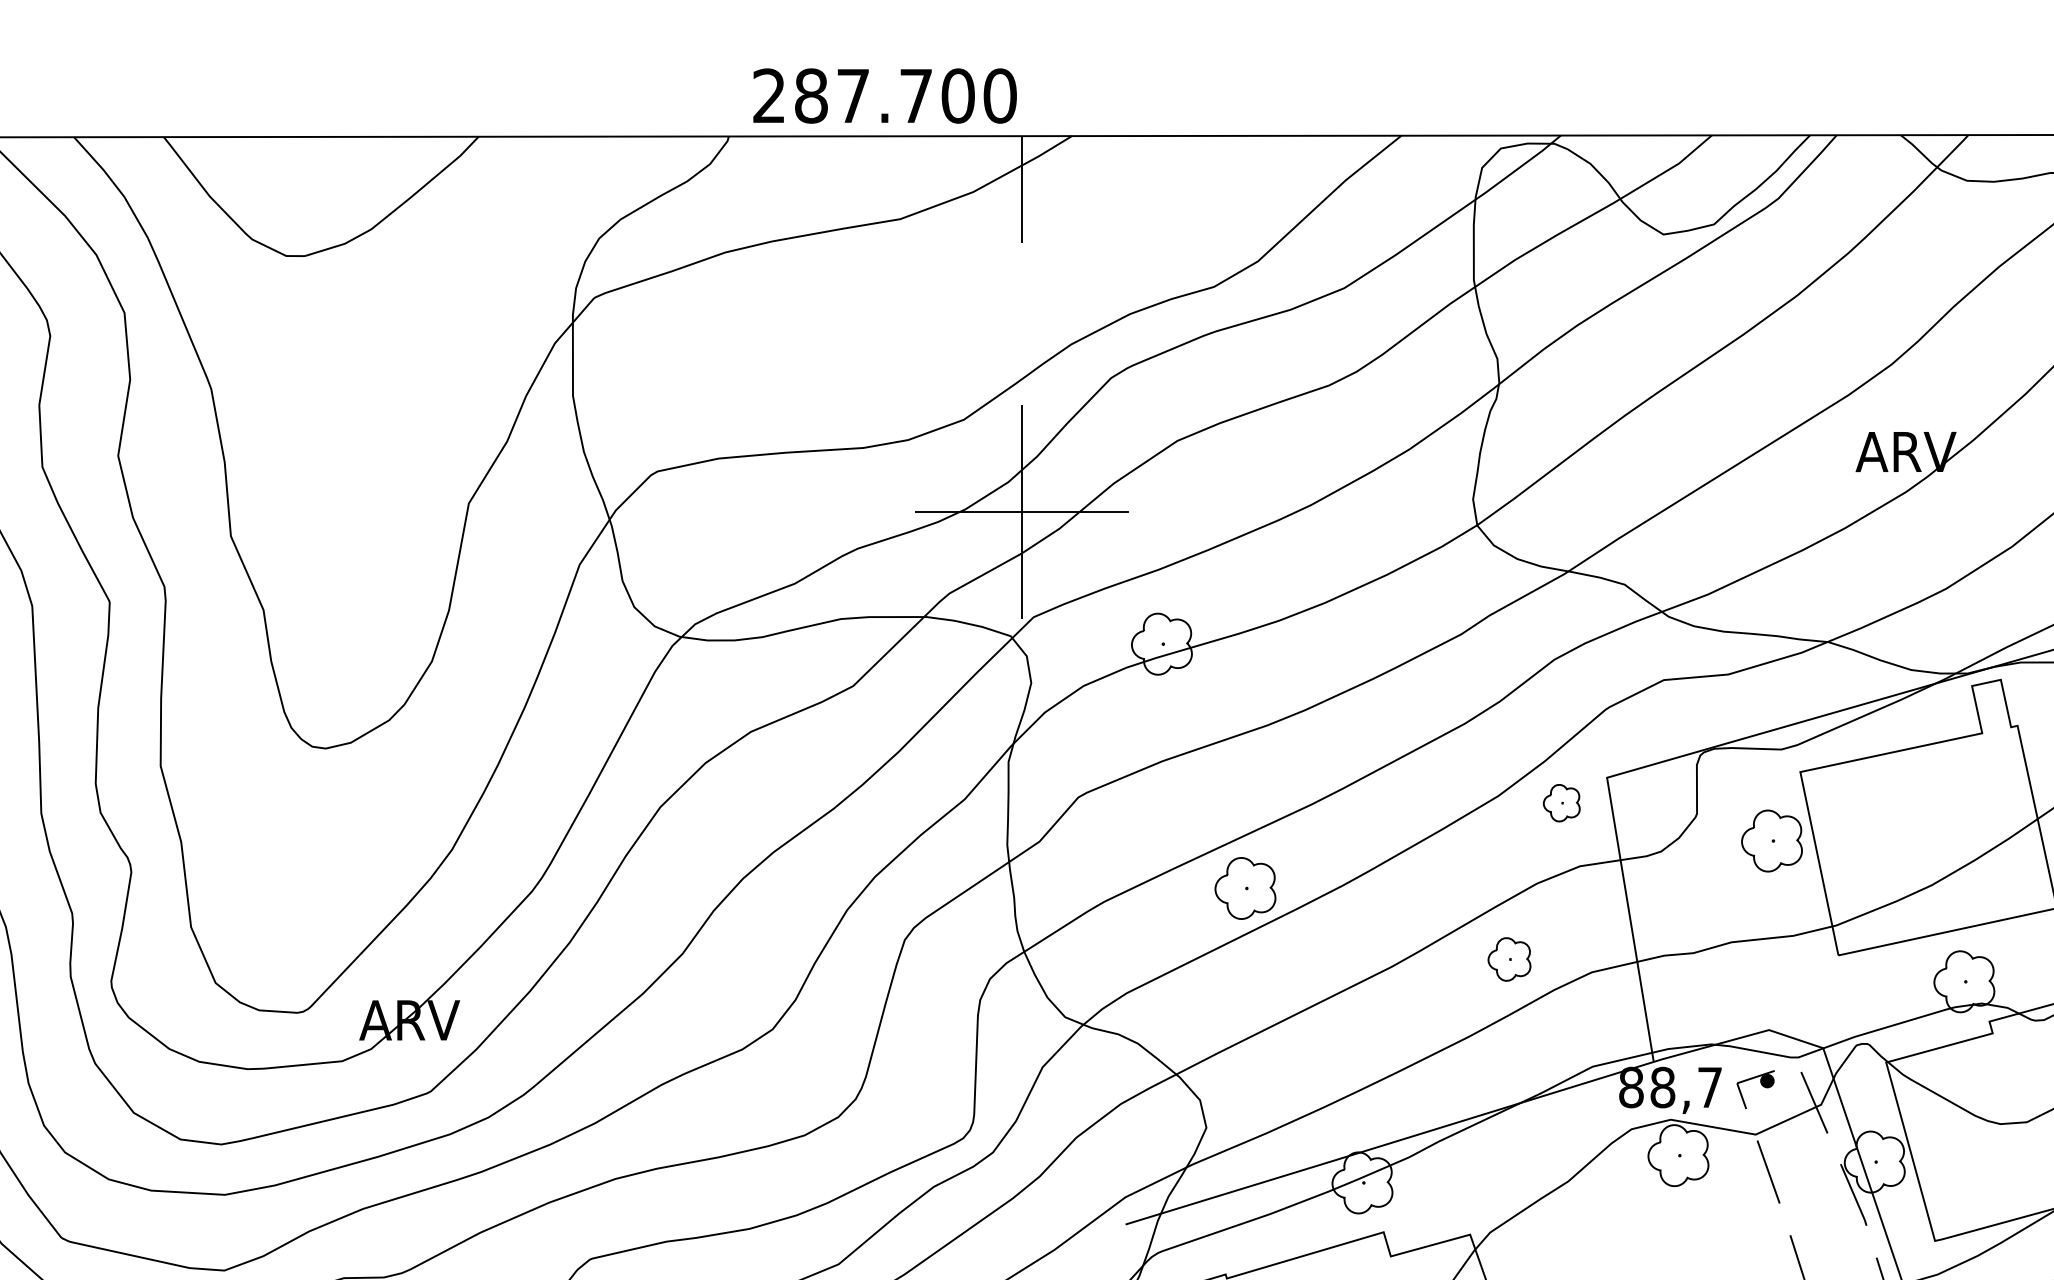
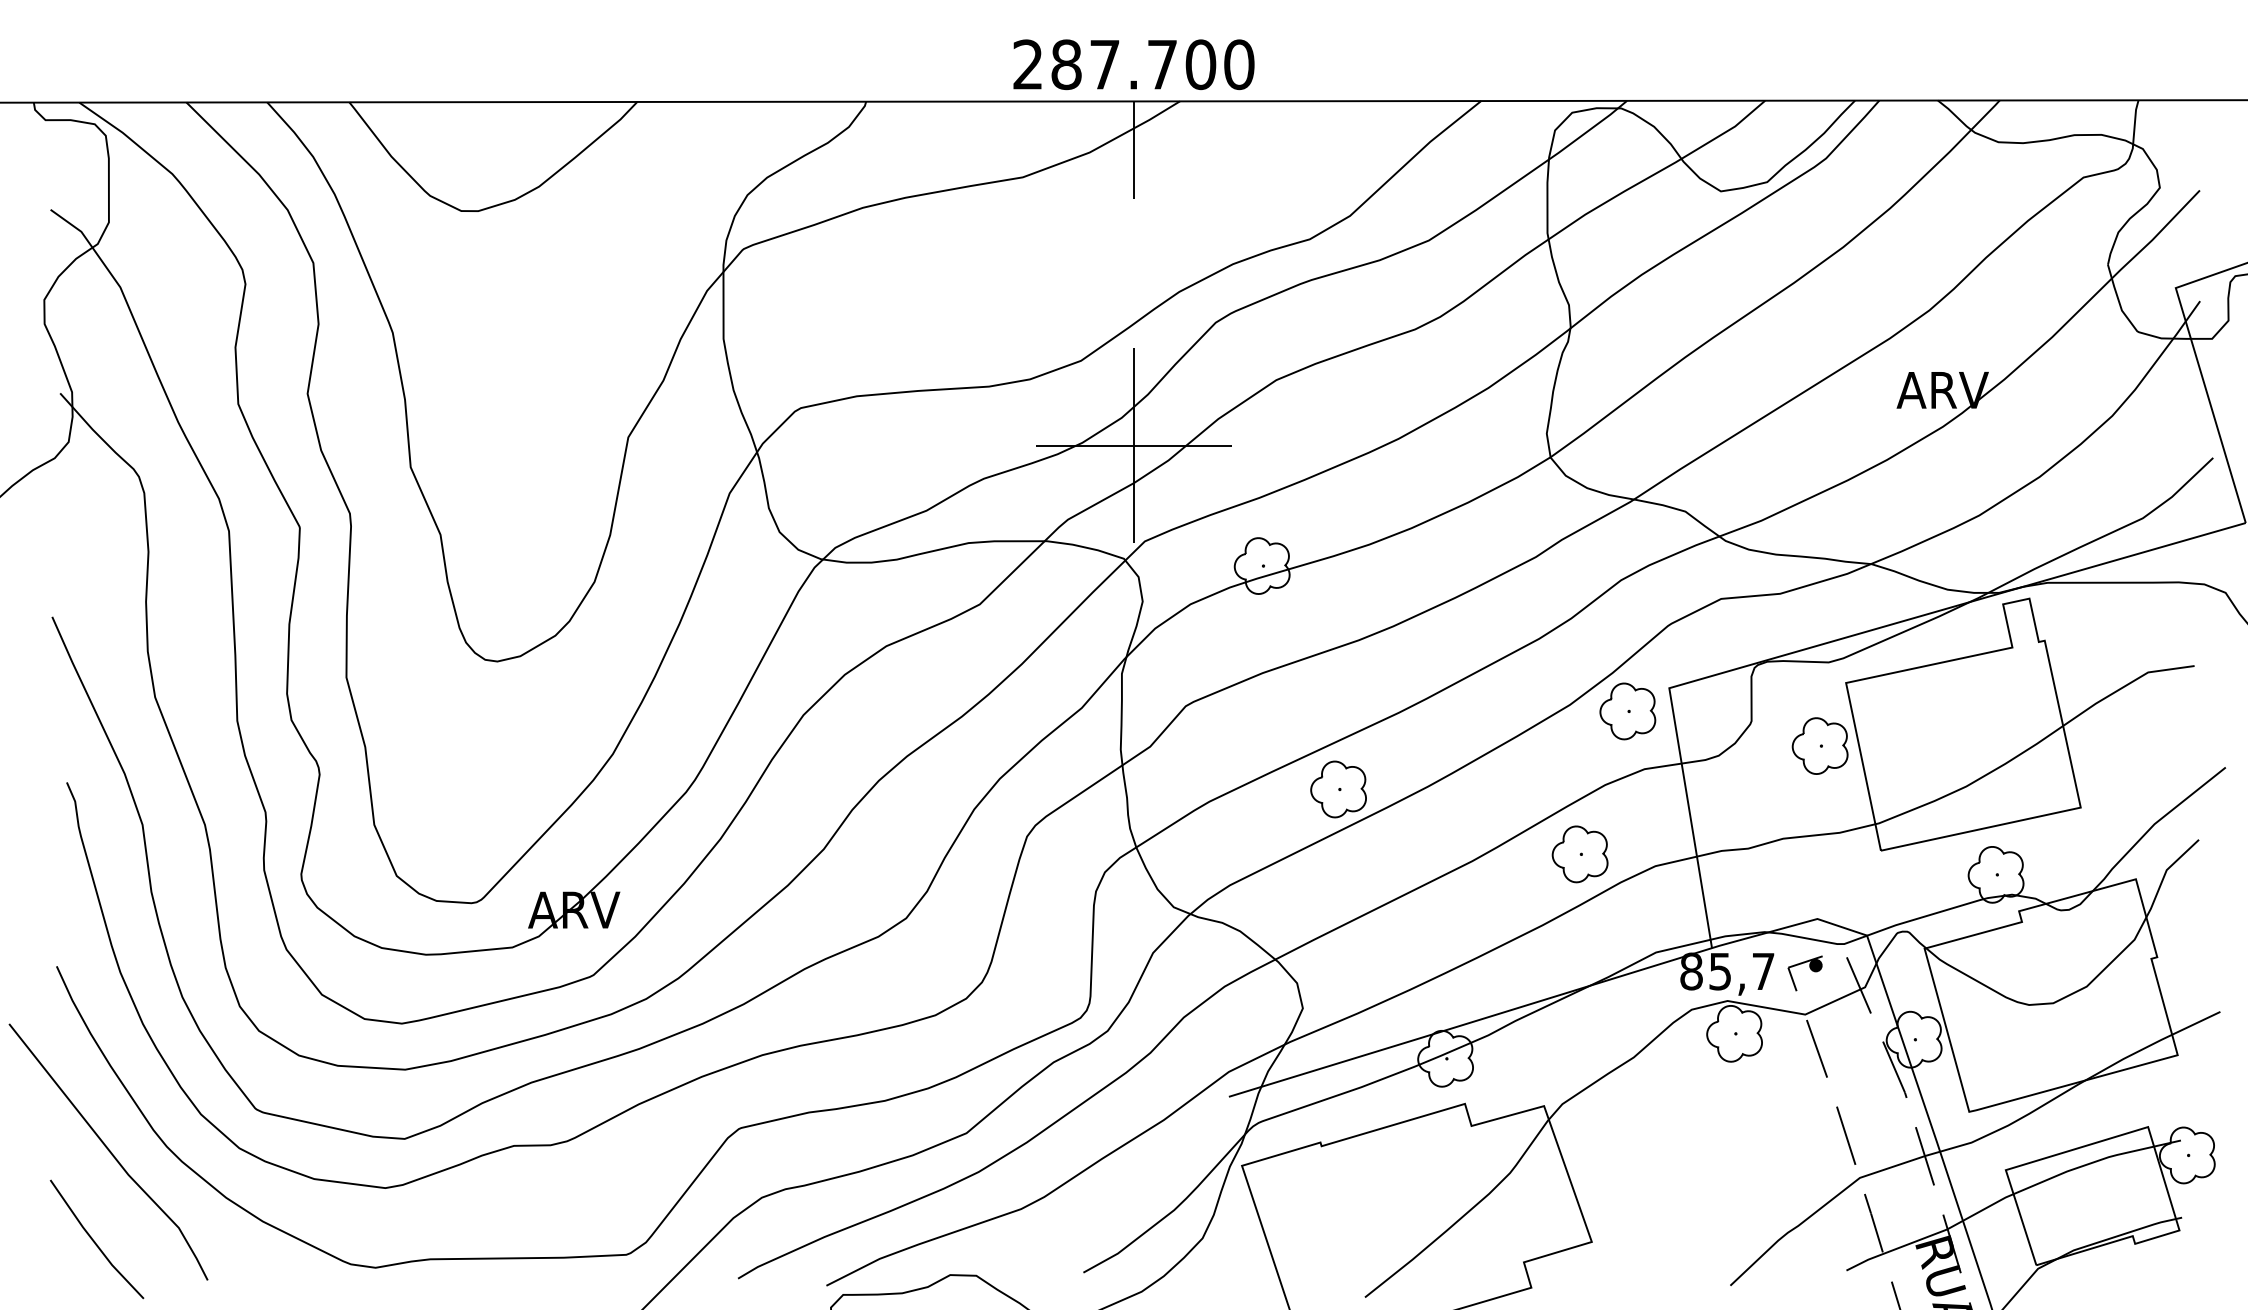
text: (884, 95) -> (1133, 64), moved
part: (1561, 803) -> (1627, 711), size x1.67
part: (1508, 959) -> (1579, 854), size x1.43
text: (1663, 1087) -> (1720, 971), 88,7 -> 85,7

